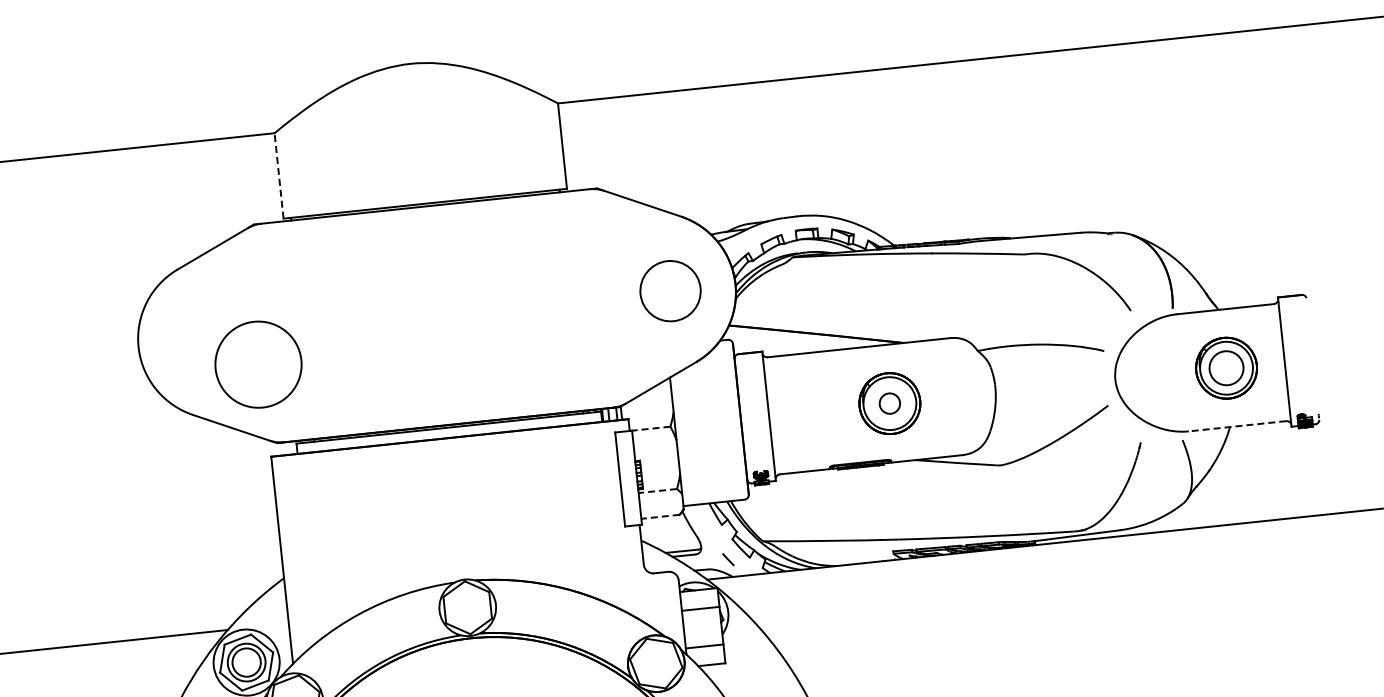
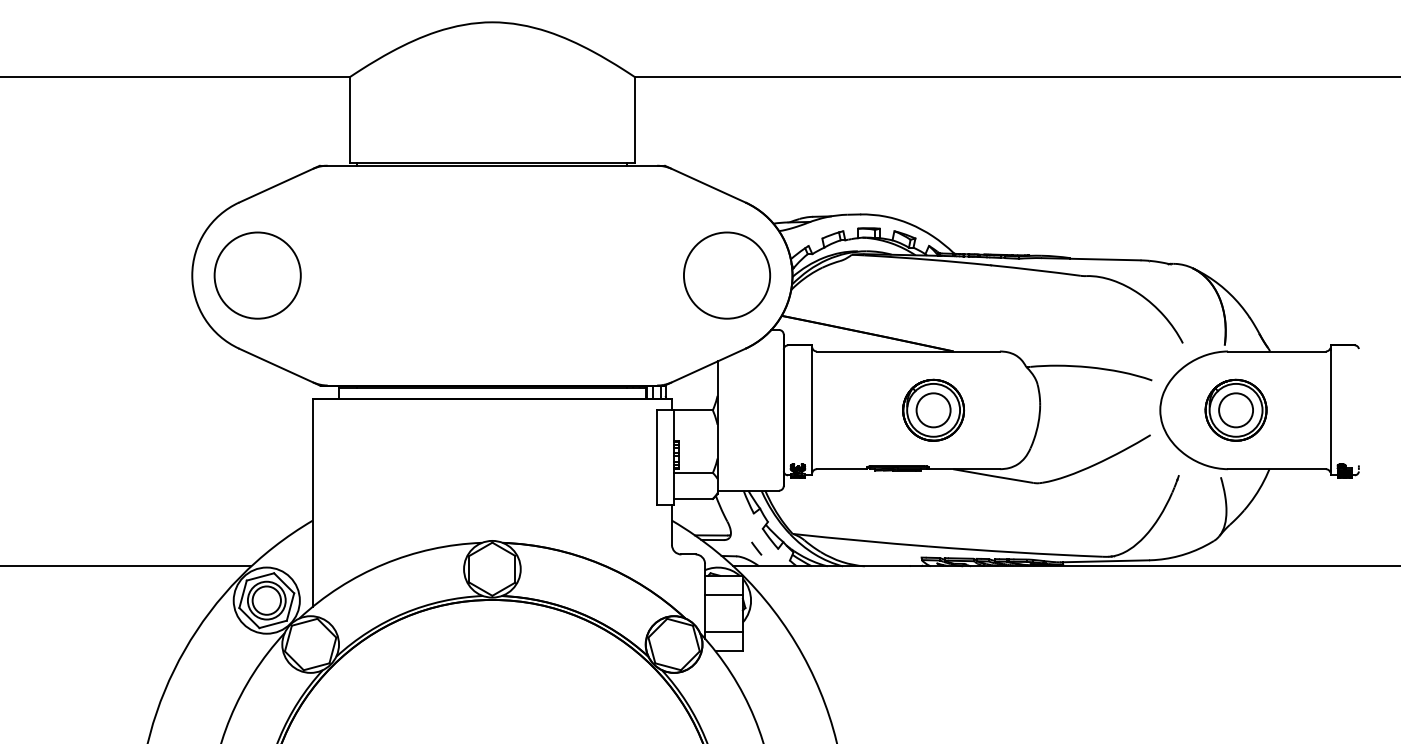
line: (278, 176) -> (349, 120), dashed -> solid
circle: (670, 291) -> (727, 275), size x1.43
circle: (258, 364) -> (257, 275), moved
part: (1225, 367) -> (1235, 409), moved
circle: (889, 403) -> (933, 410), size x1.67
line: (1237, 426) -> (1276, 469), dashed -> solid
line: (651, 428) -> (693, 410), dashed -> solid
line: (657, 491) -> (693, 473), dashed -> solid
line: (660, 516) -> (693, 498), dashed -> solid

